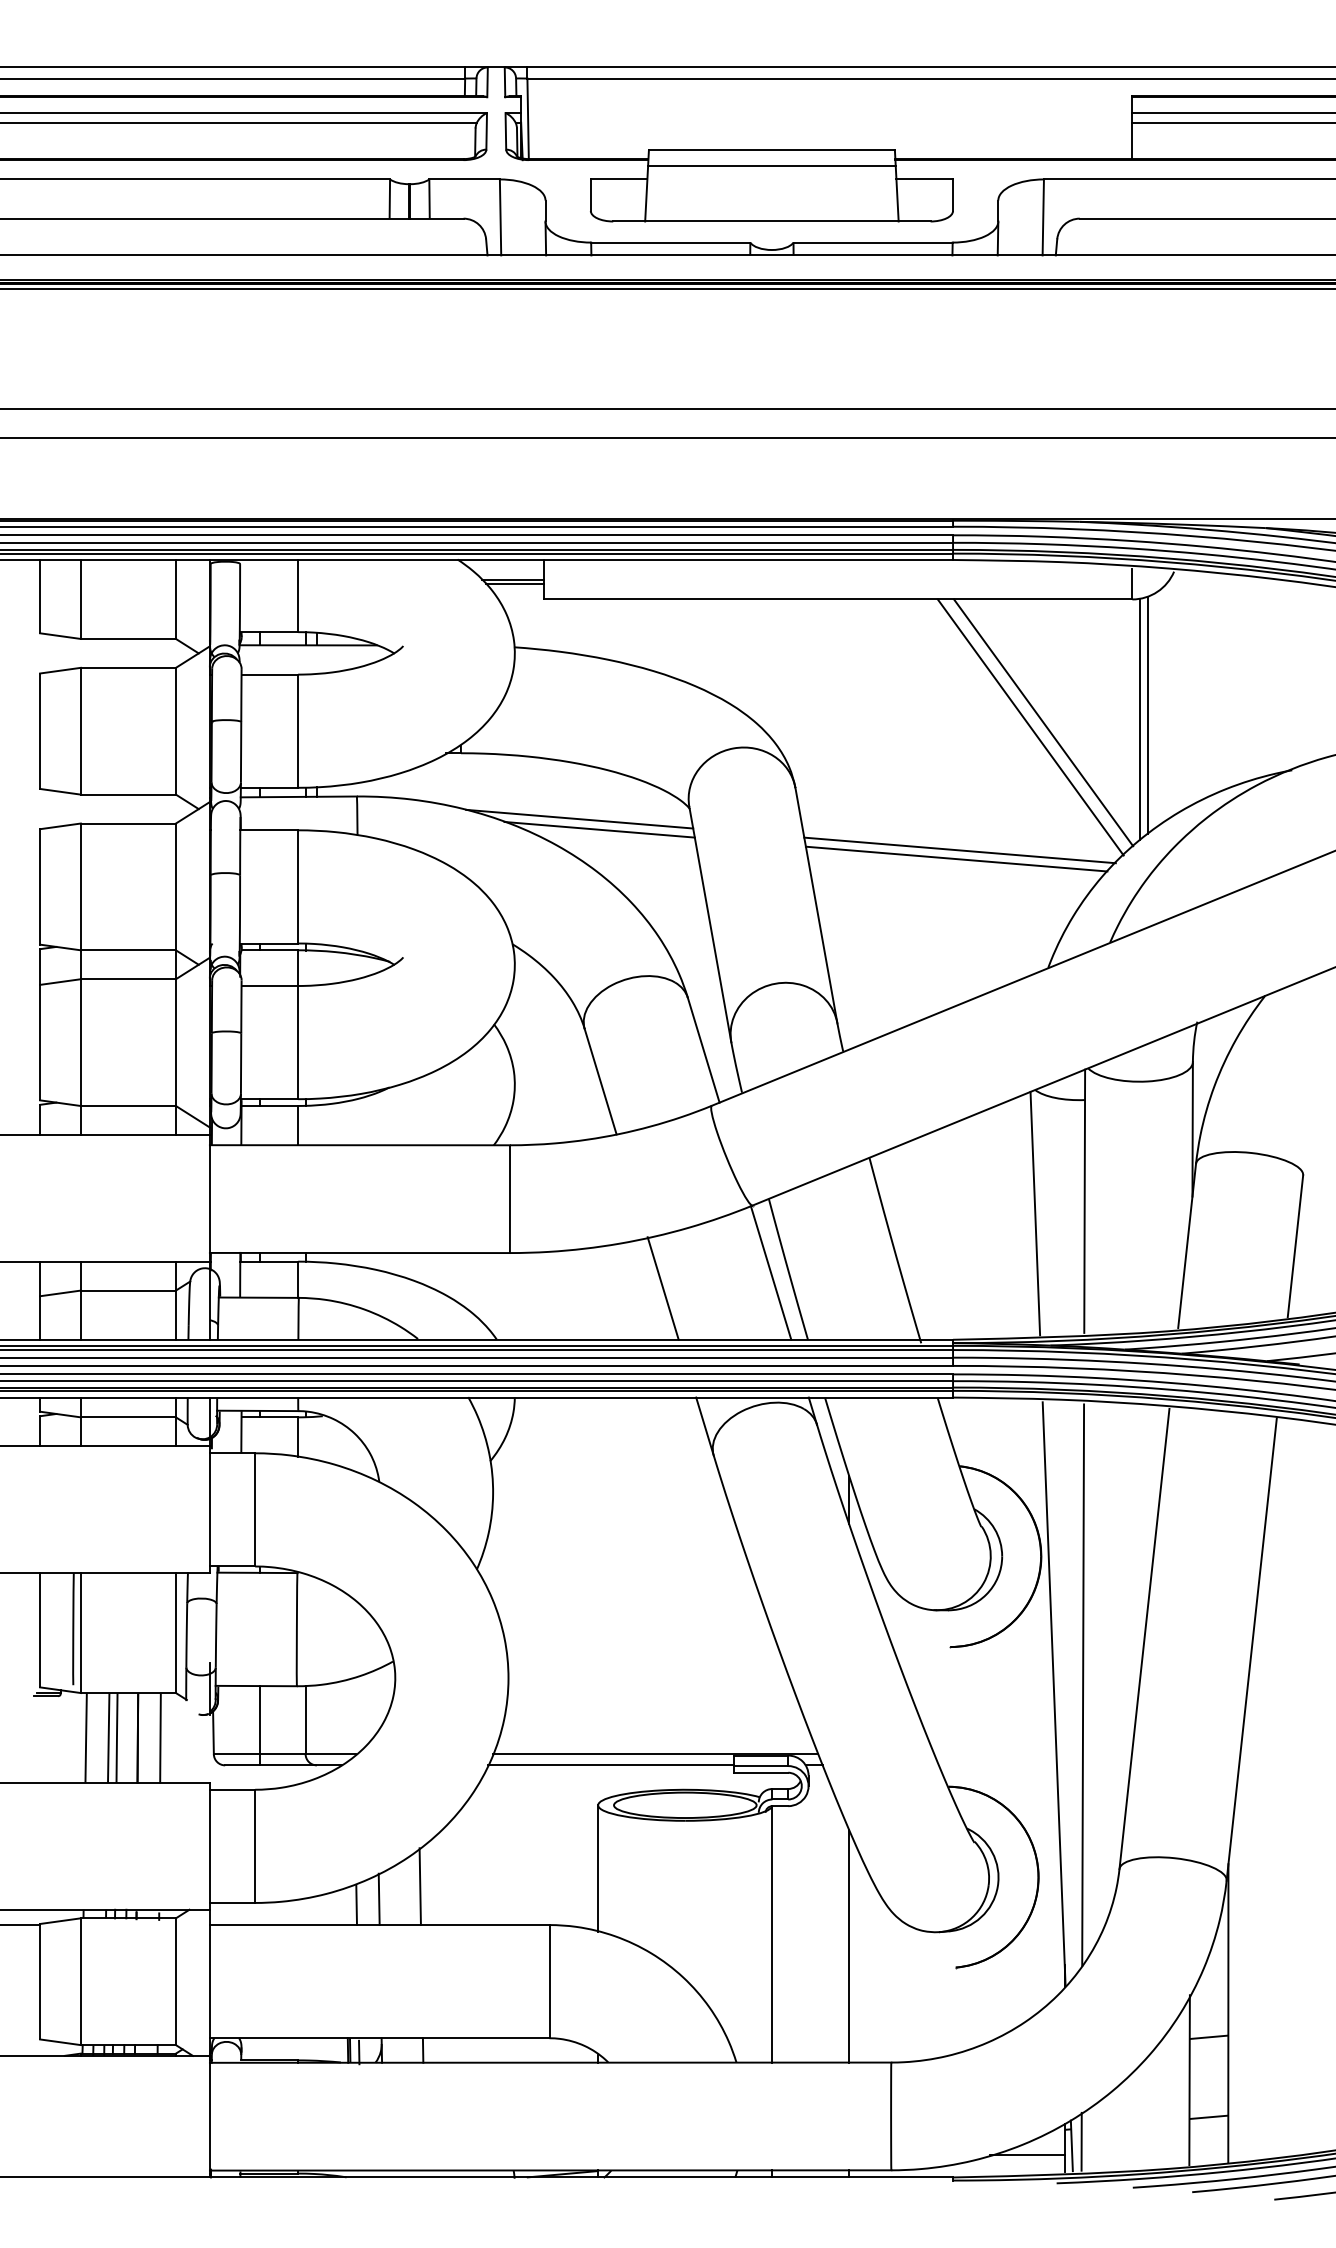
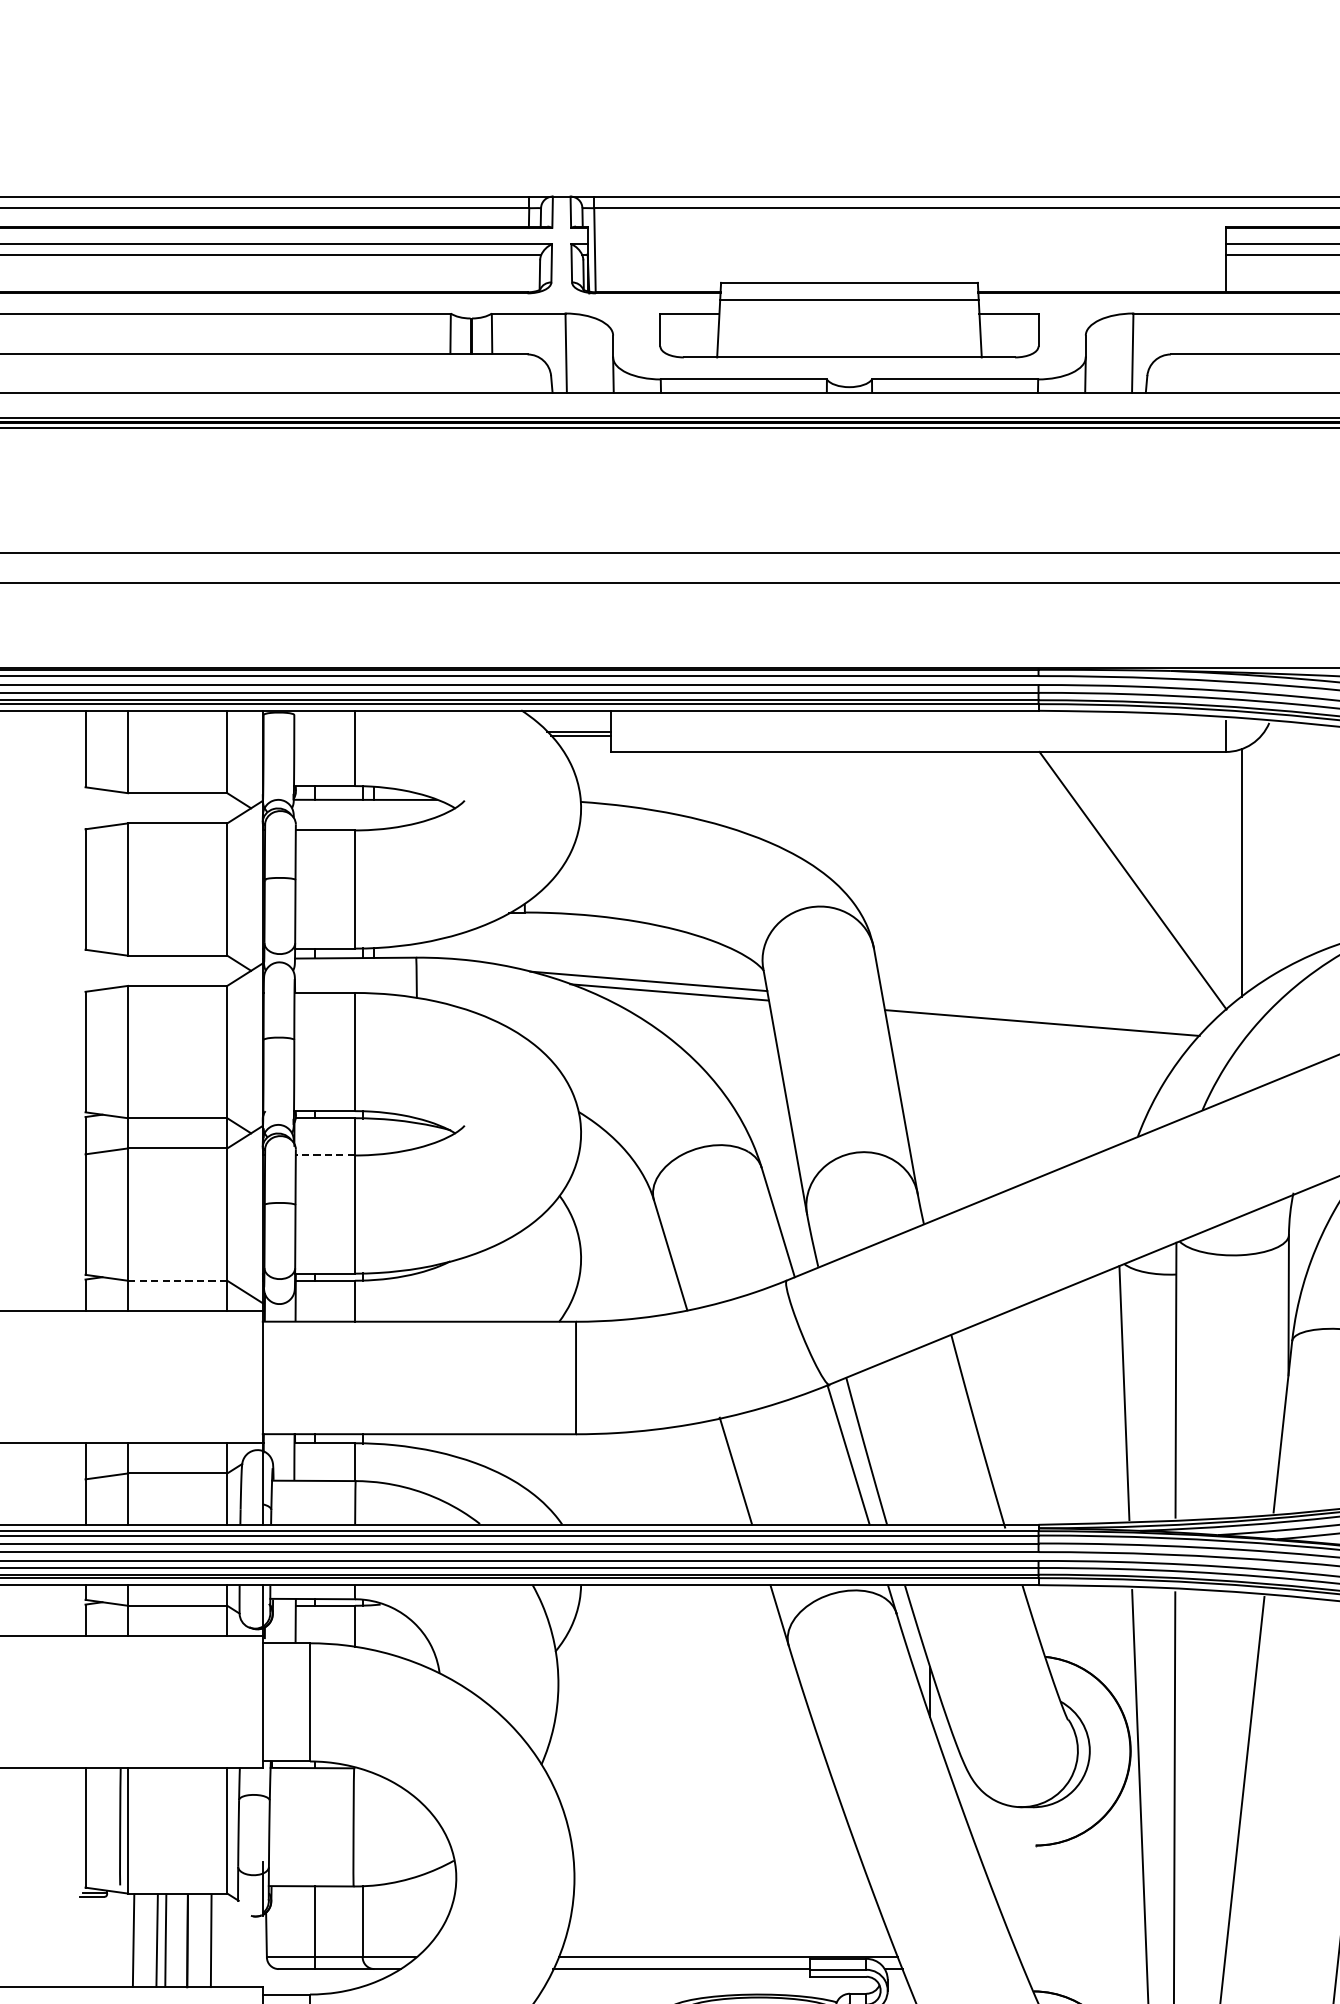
line: (1139, 719) -> (1233, 877), removed
line: (1030, 727) -> (1119, 885), removed
line: (959, 850) -> (1045, 1014), removed
line: (269, 986) -> (324, 1156), solid -> dashed
line: (128, 1106) -> (177, 1281), solid -> dashed

